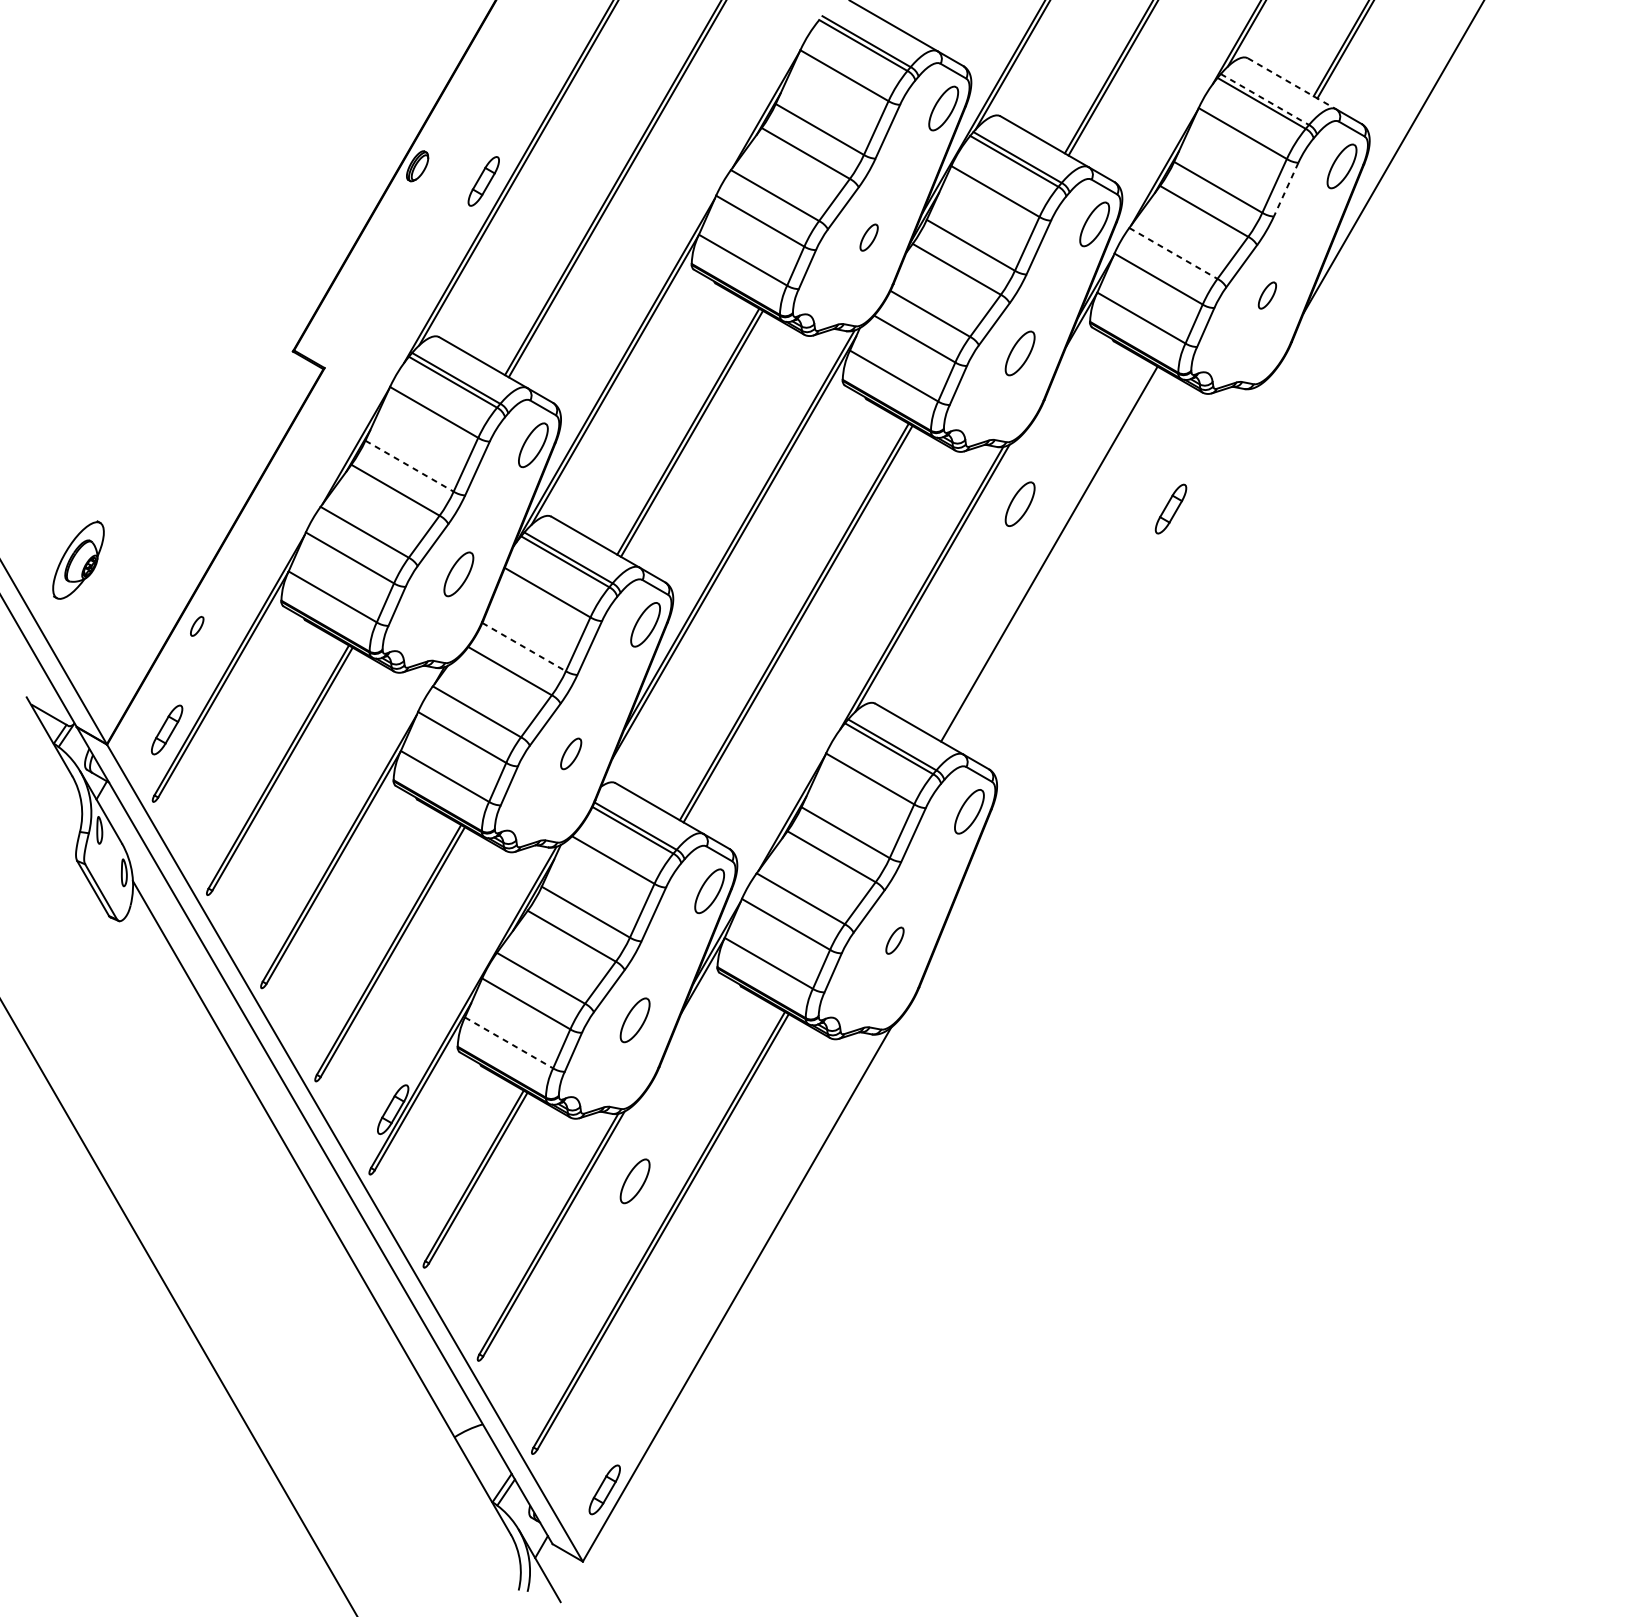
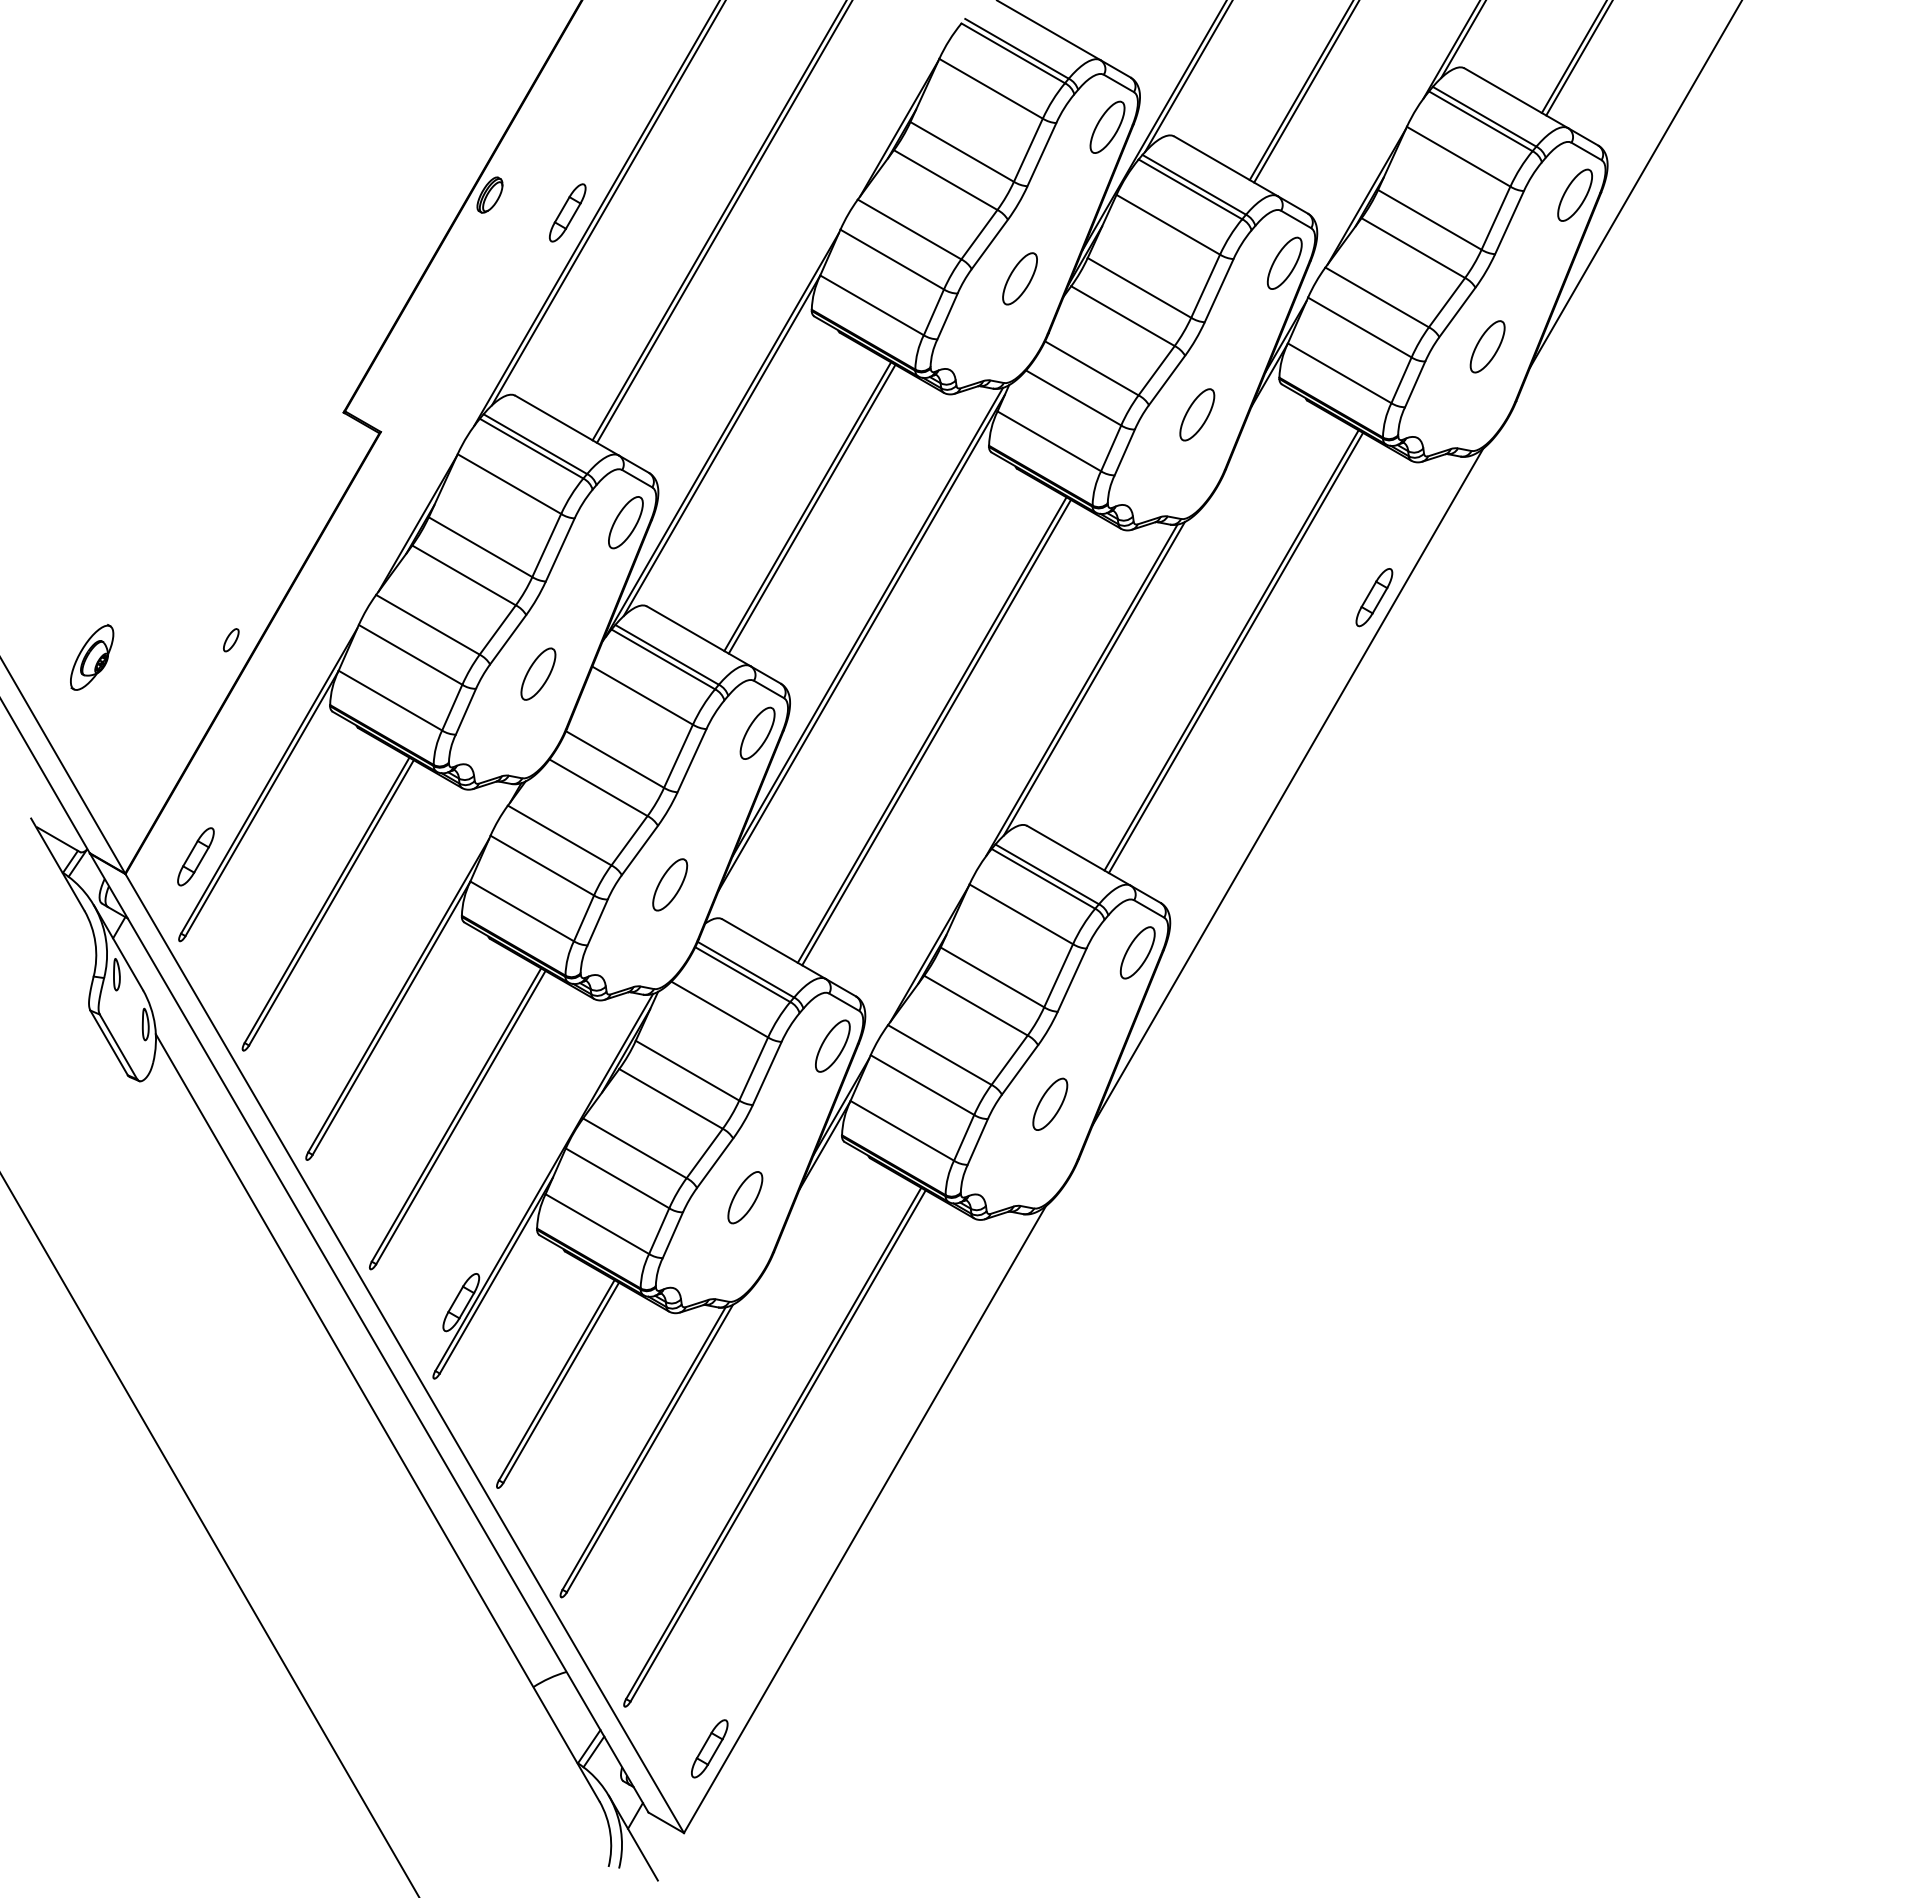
line: (1292, 83) -> (1516, 98), dashed -> solid
line: (1264, 99) -> (1484, 116), dashed -> solid
line: (1286, 189) -> (1509, 222), dashed -> solid
part: (868, 237) -> (1019, 278), size x1.67
line: (1173, 253) -> (1377, 297), dashed -> solid
part: (1267, 295) -> (1487, 346), size x1.67
line: (409, 466) -> (480, 547), dashed -> solid
part: (1020, 503) -> (1197, 591), removed
line: (1052, 555) -> (1235, 652), added
part: (78, 560) -> (92, 657), size x0.71
part: (197, 626) -> (231, 640), moved
line: (524, 647) -> (615, 759), dashed -> solid
line: (1096, 670) -> (1287, 786), added
part: (571, 753) -> (670, 884), size x1.43
part: (895, 940) -> (1050, 1103), size x1.67
line: (509, 1043) -> (597, 1224), dashed -> solid
part: (635, 1181) -> (745, 1386), removed

